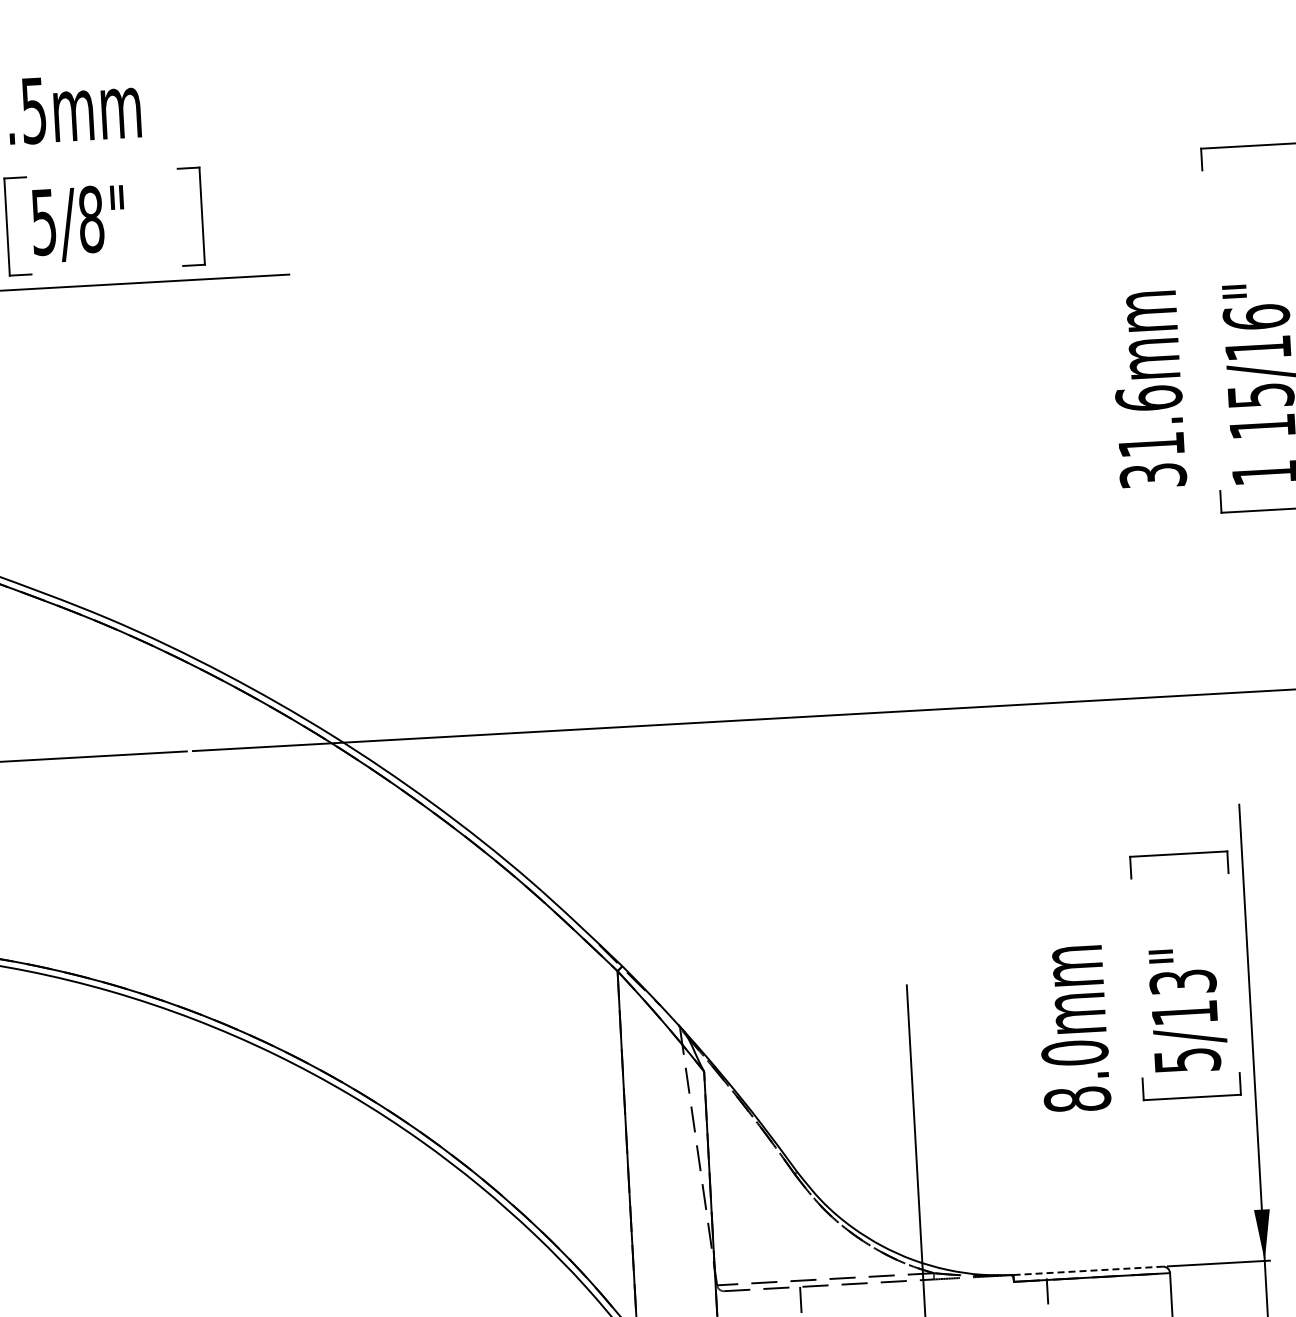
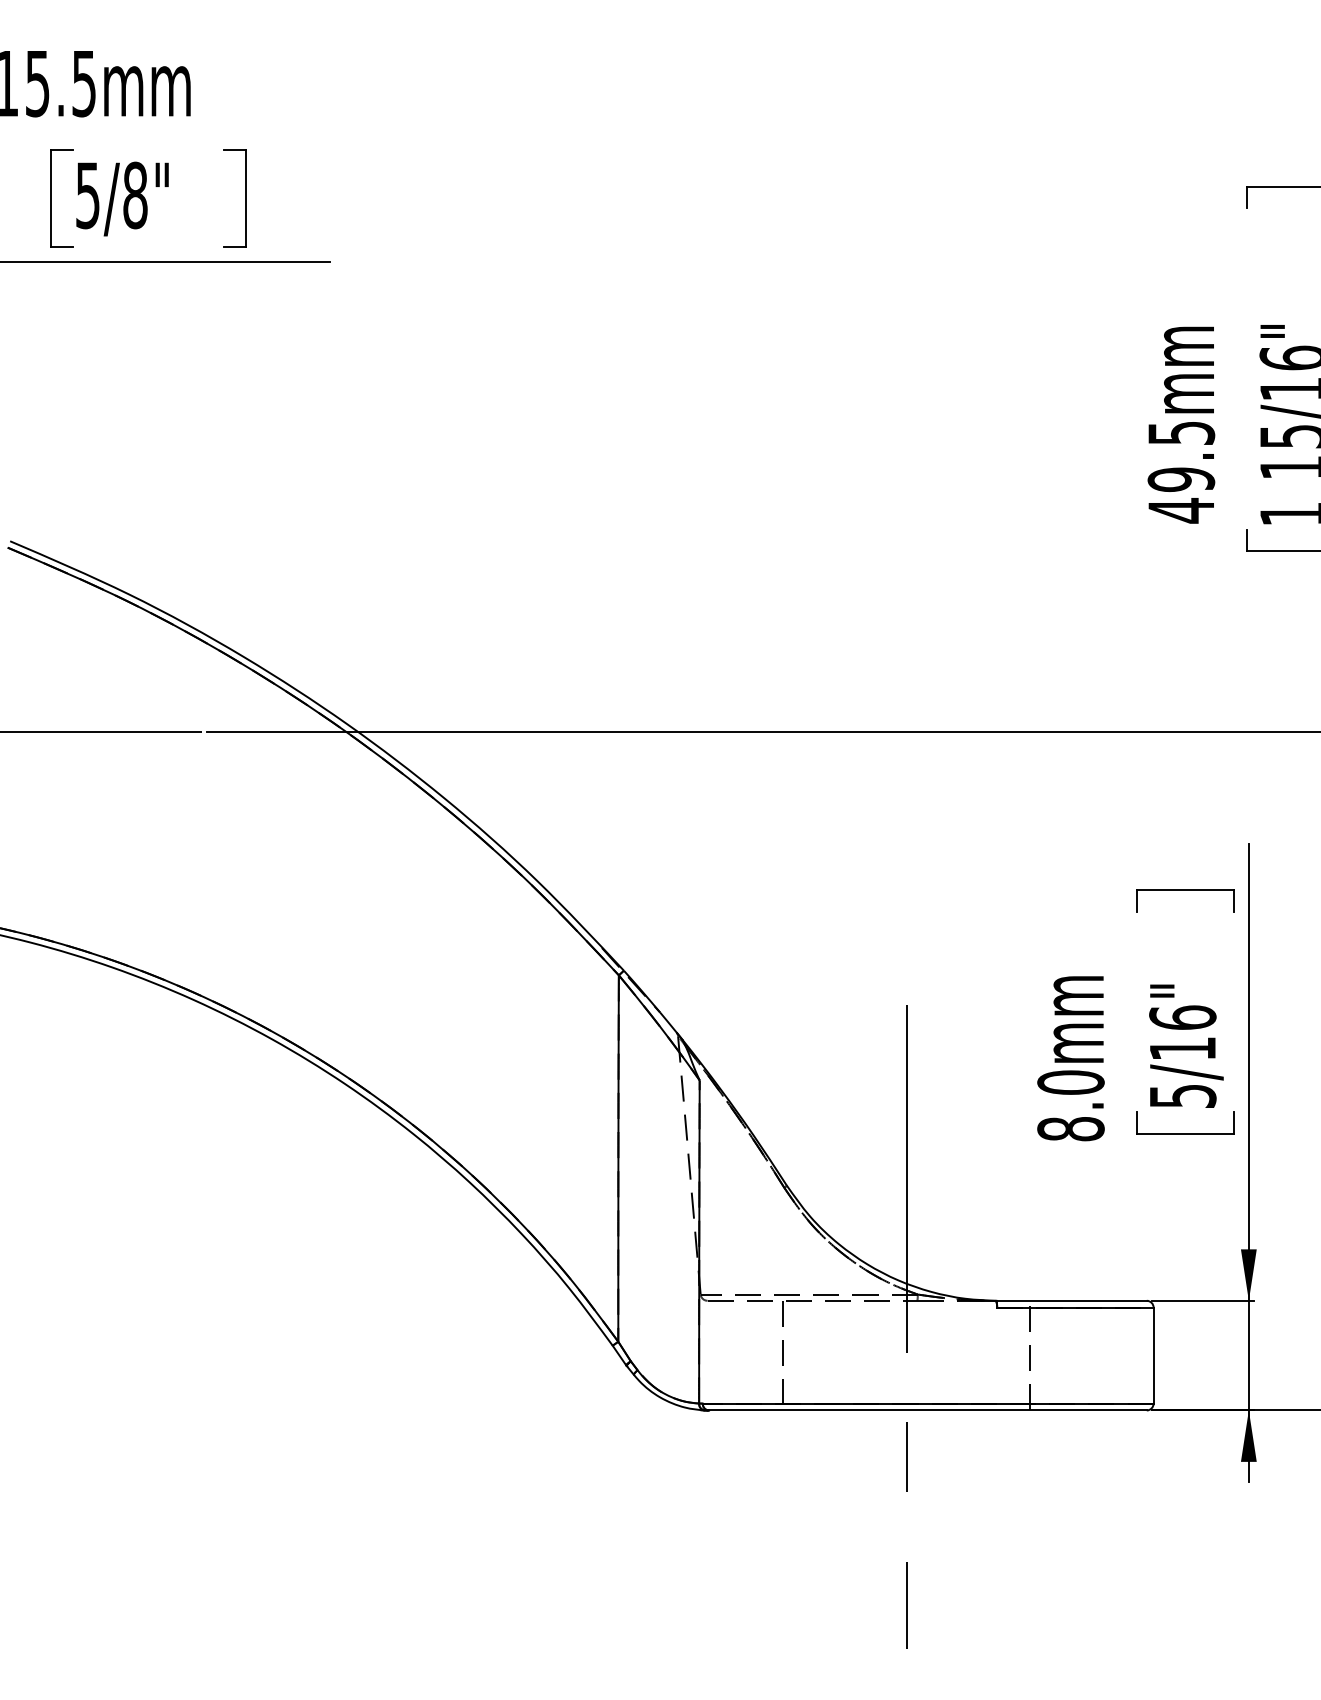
text: (1151, 436) -> (1181, 471), 31.6mm -> 49.5mm
text: (1182, 981) -> (1182, 1017), 5/13" -> 5/16"
line: (1088, 1270) -> (1072, 1300), dashed -> solid

